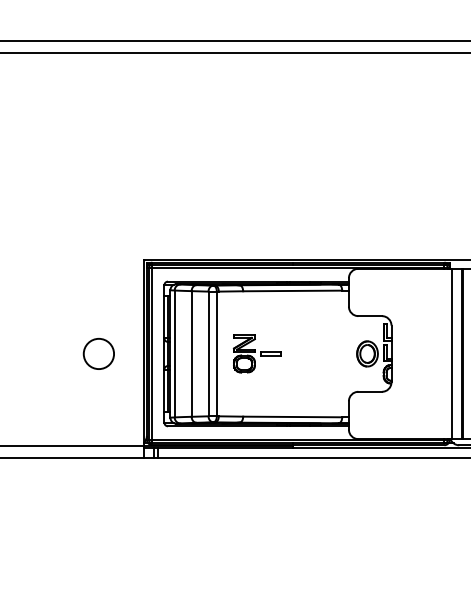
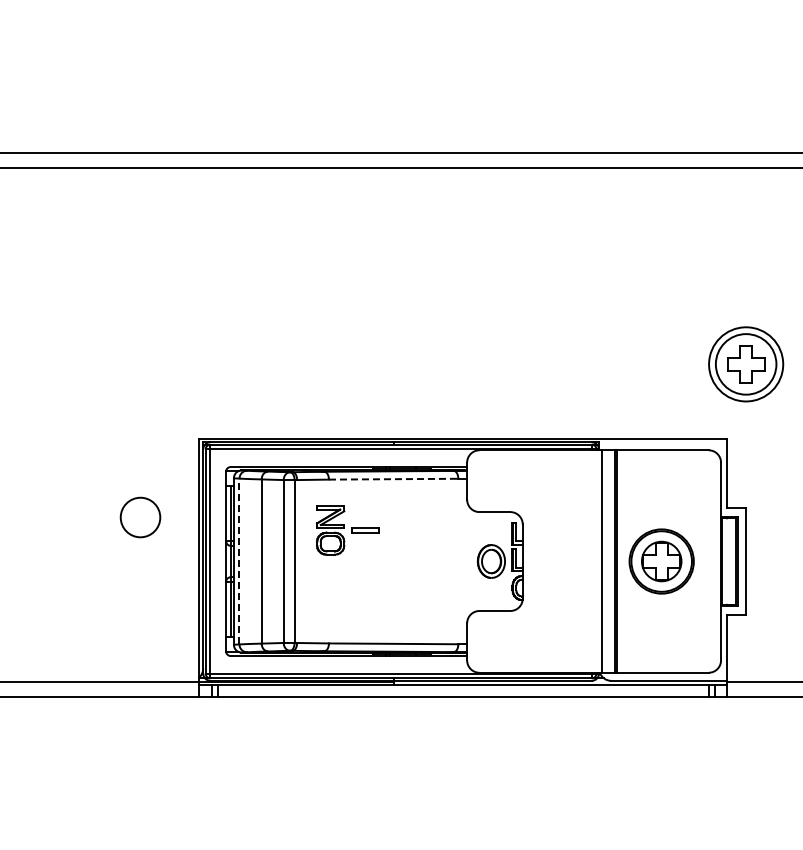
line: (292, 291) -> (393, 479), solid -> dashed
circle: (98, 353) -> (140, 517), moved
line: (174, 353) -> (239, 561), solid -> dashed
part: (257, 353) -> (347, 530), moved

